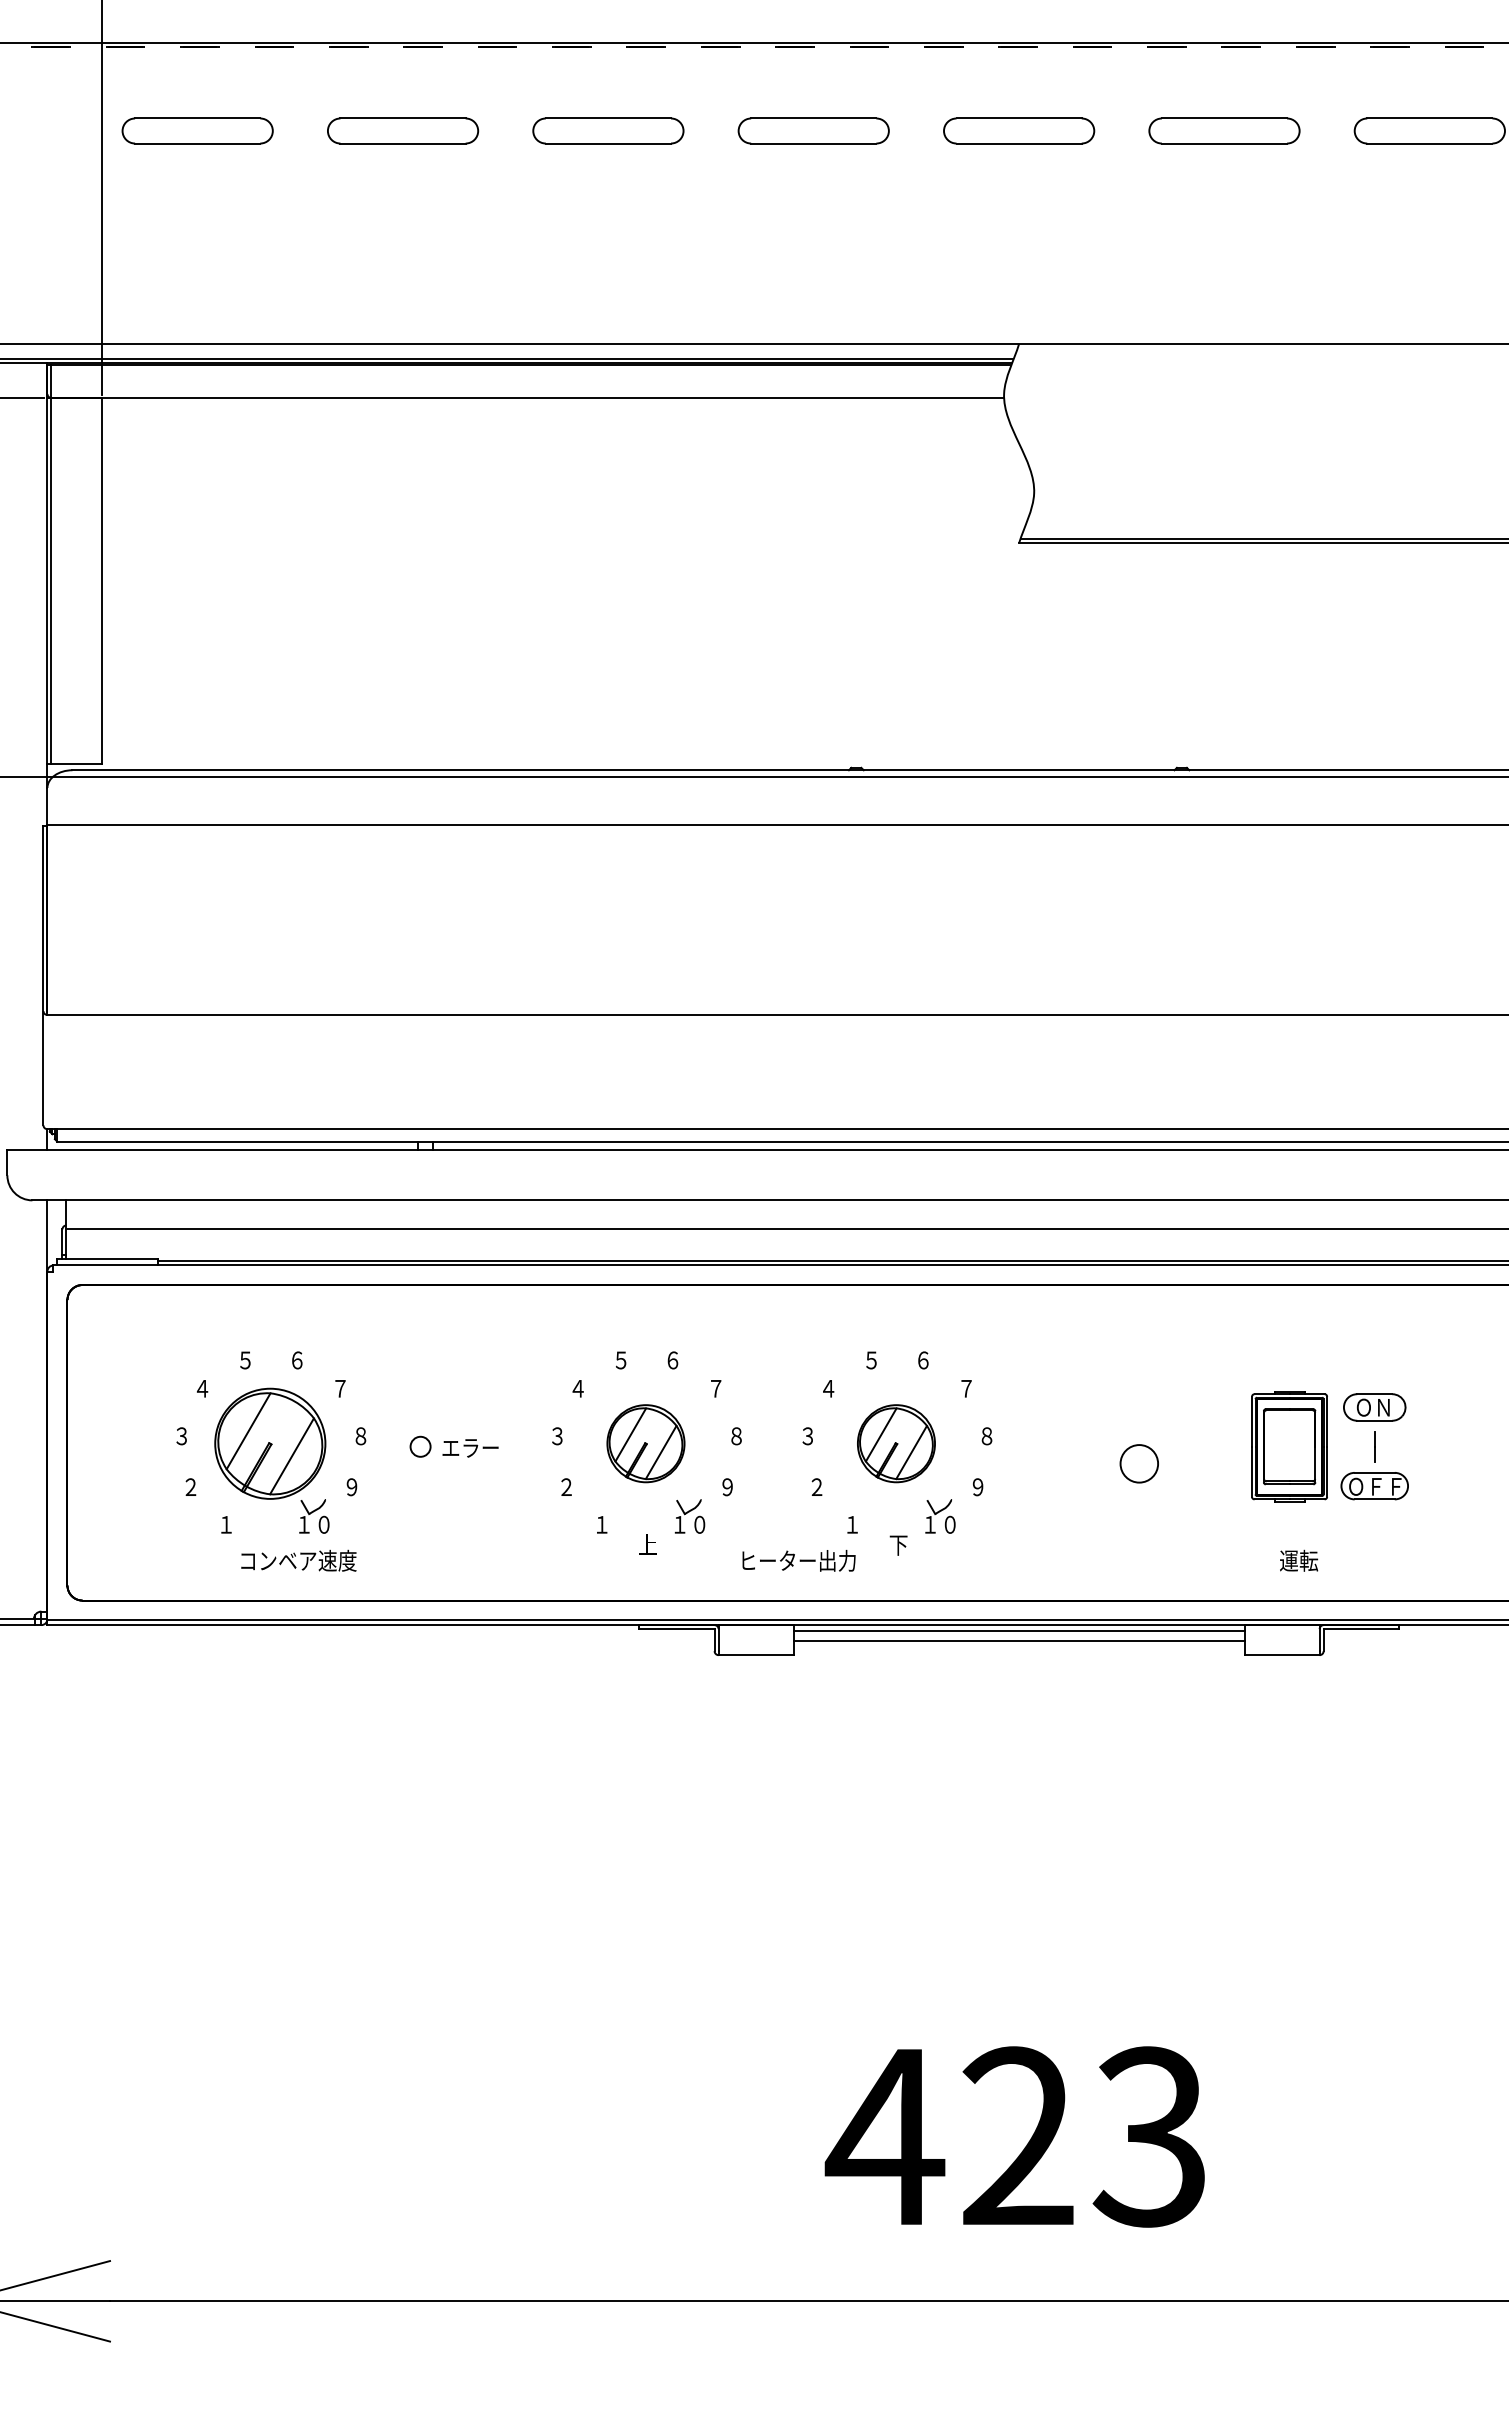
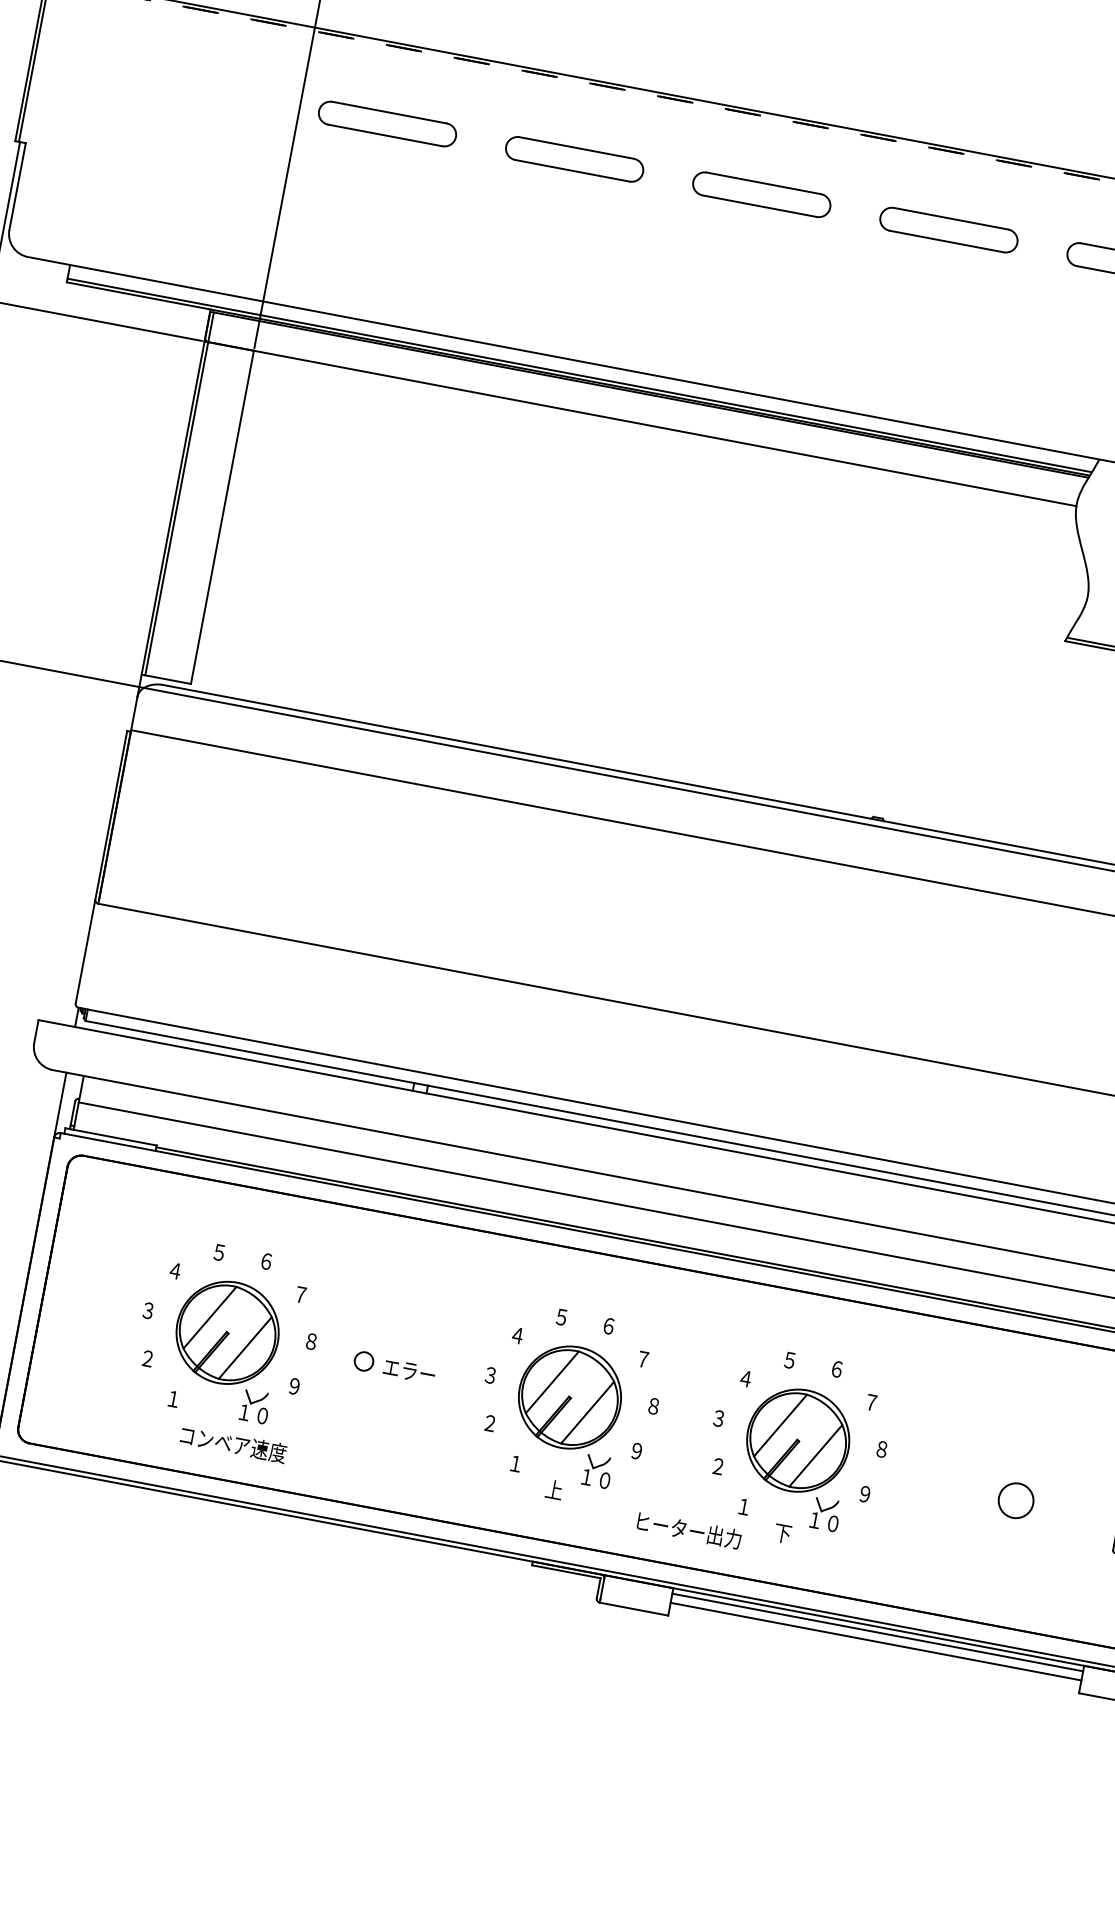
part: (645, 1443) -> (569, 1397), size x1.43
part: (896, 1443) -> (798, 1440), size x1.43

